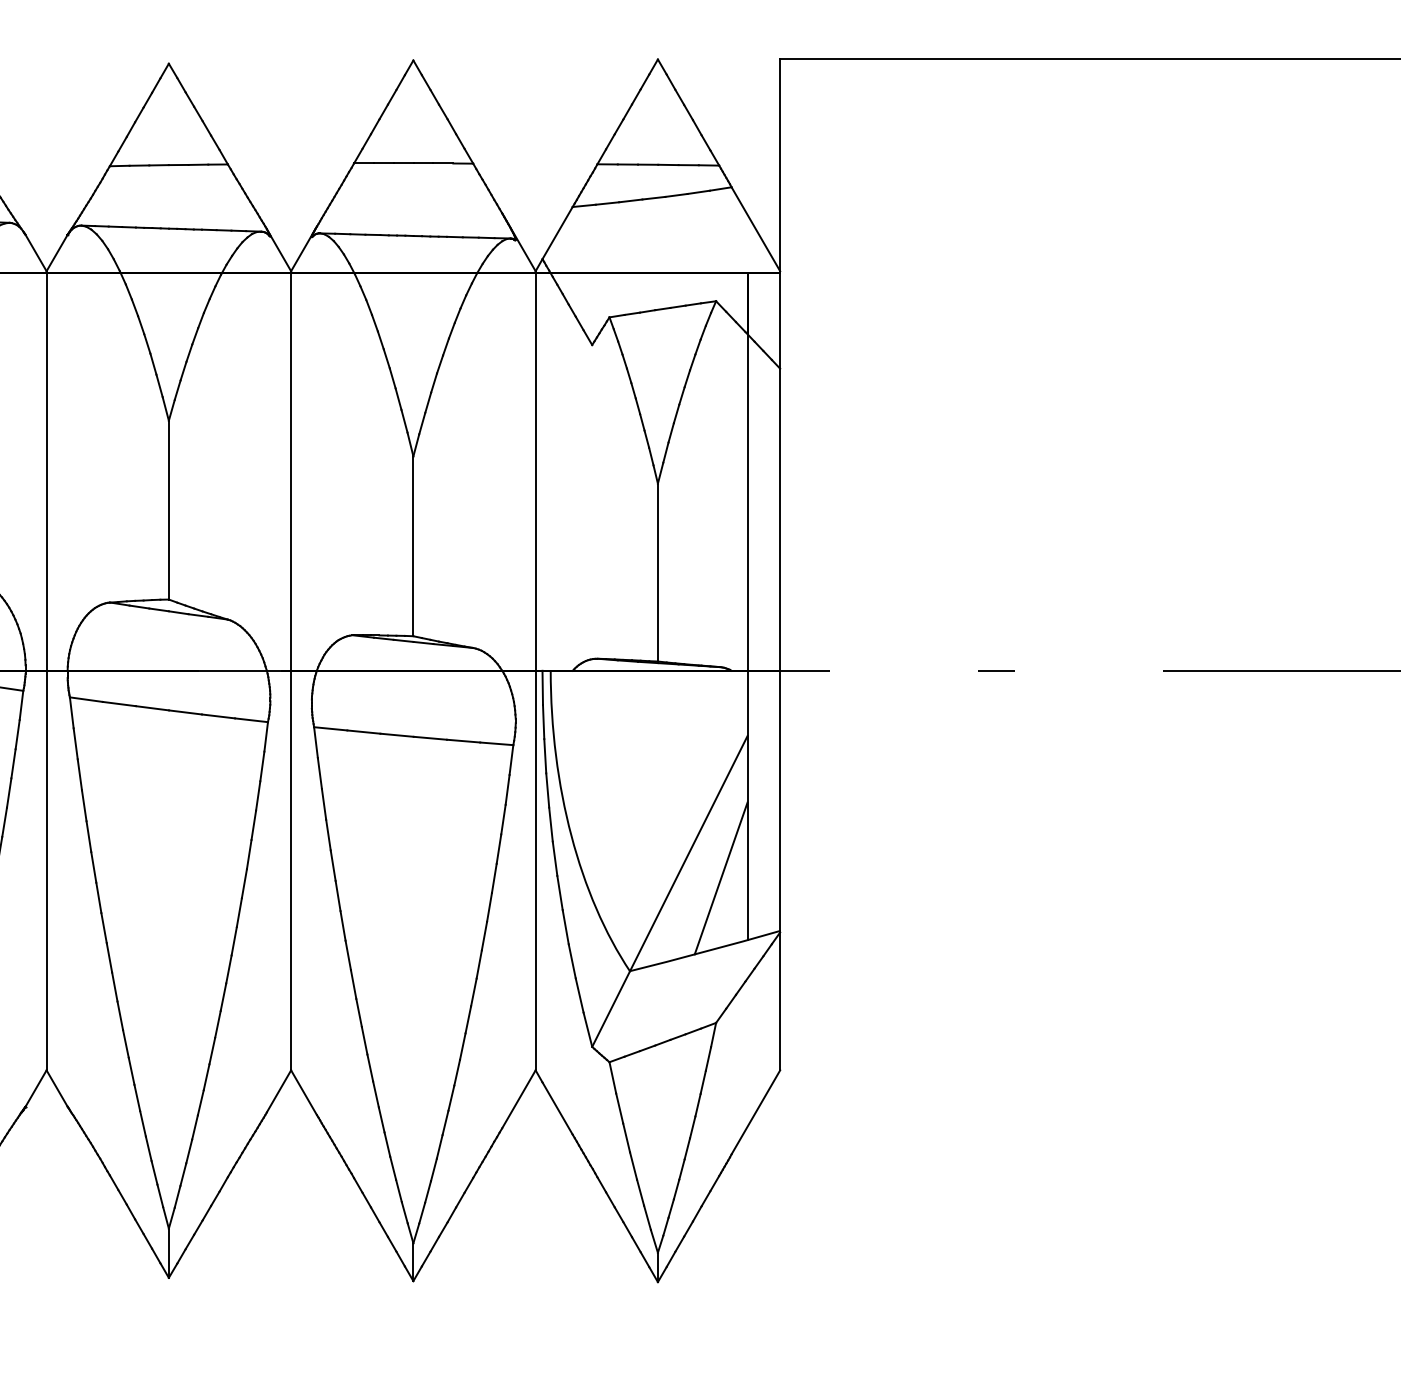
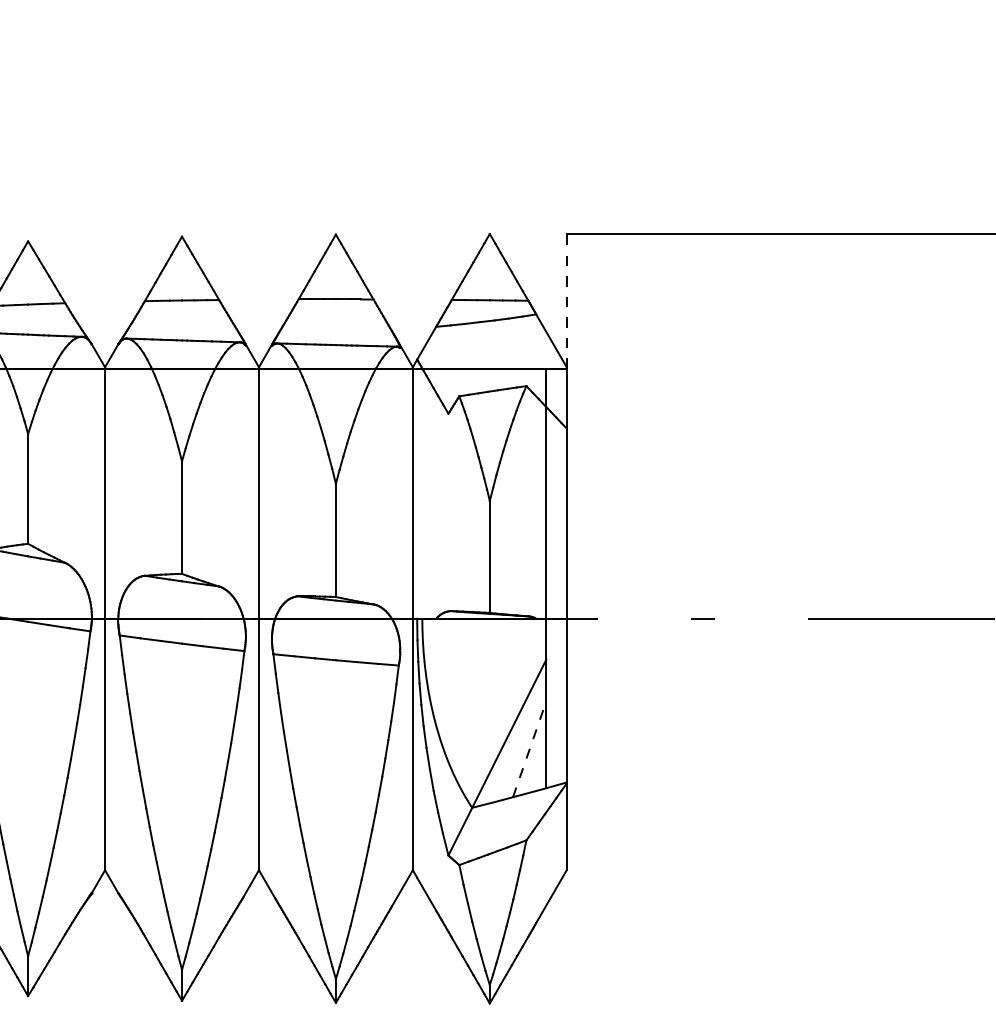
line: (779, 165) -> (566, 300), solid -> dashed
line: (720, 878) -> (529, 749), solid -> dashed

